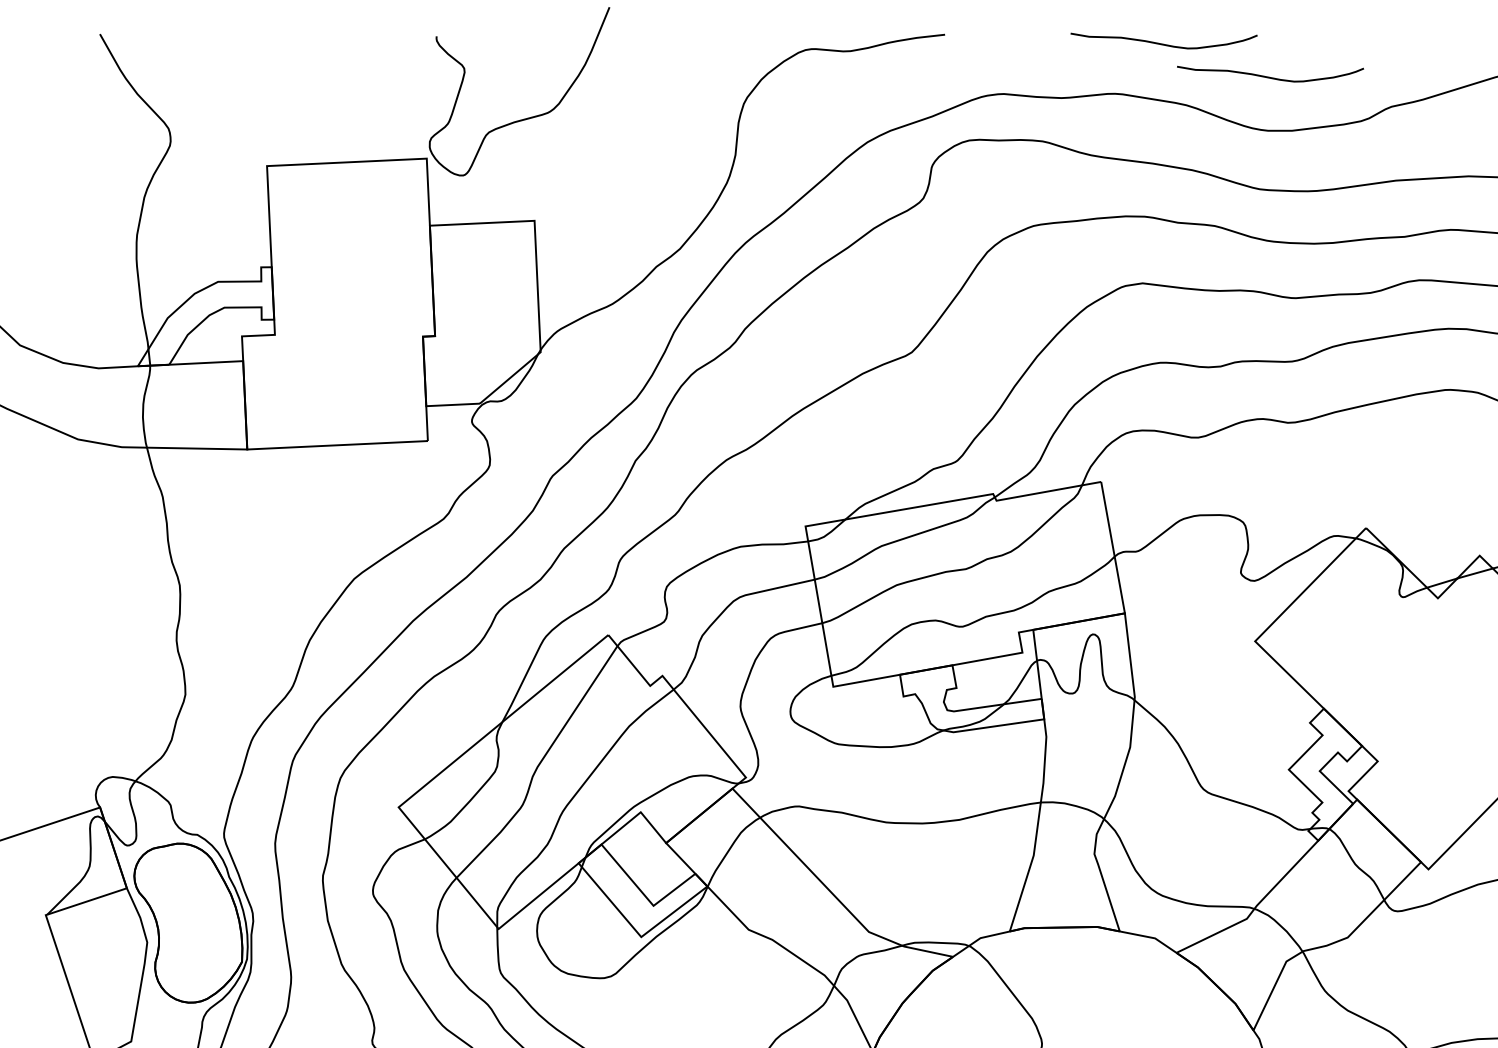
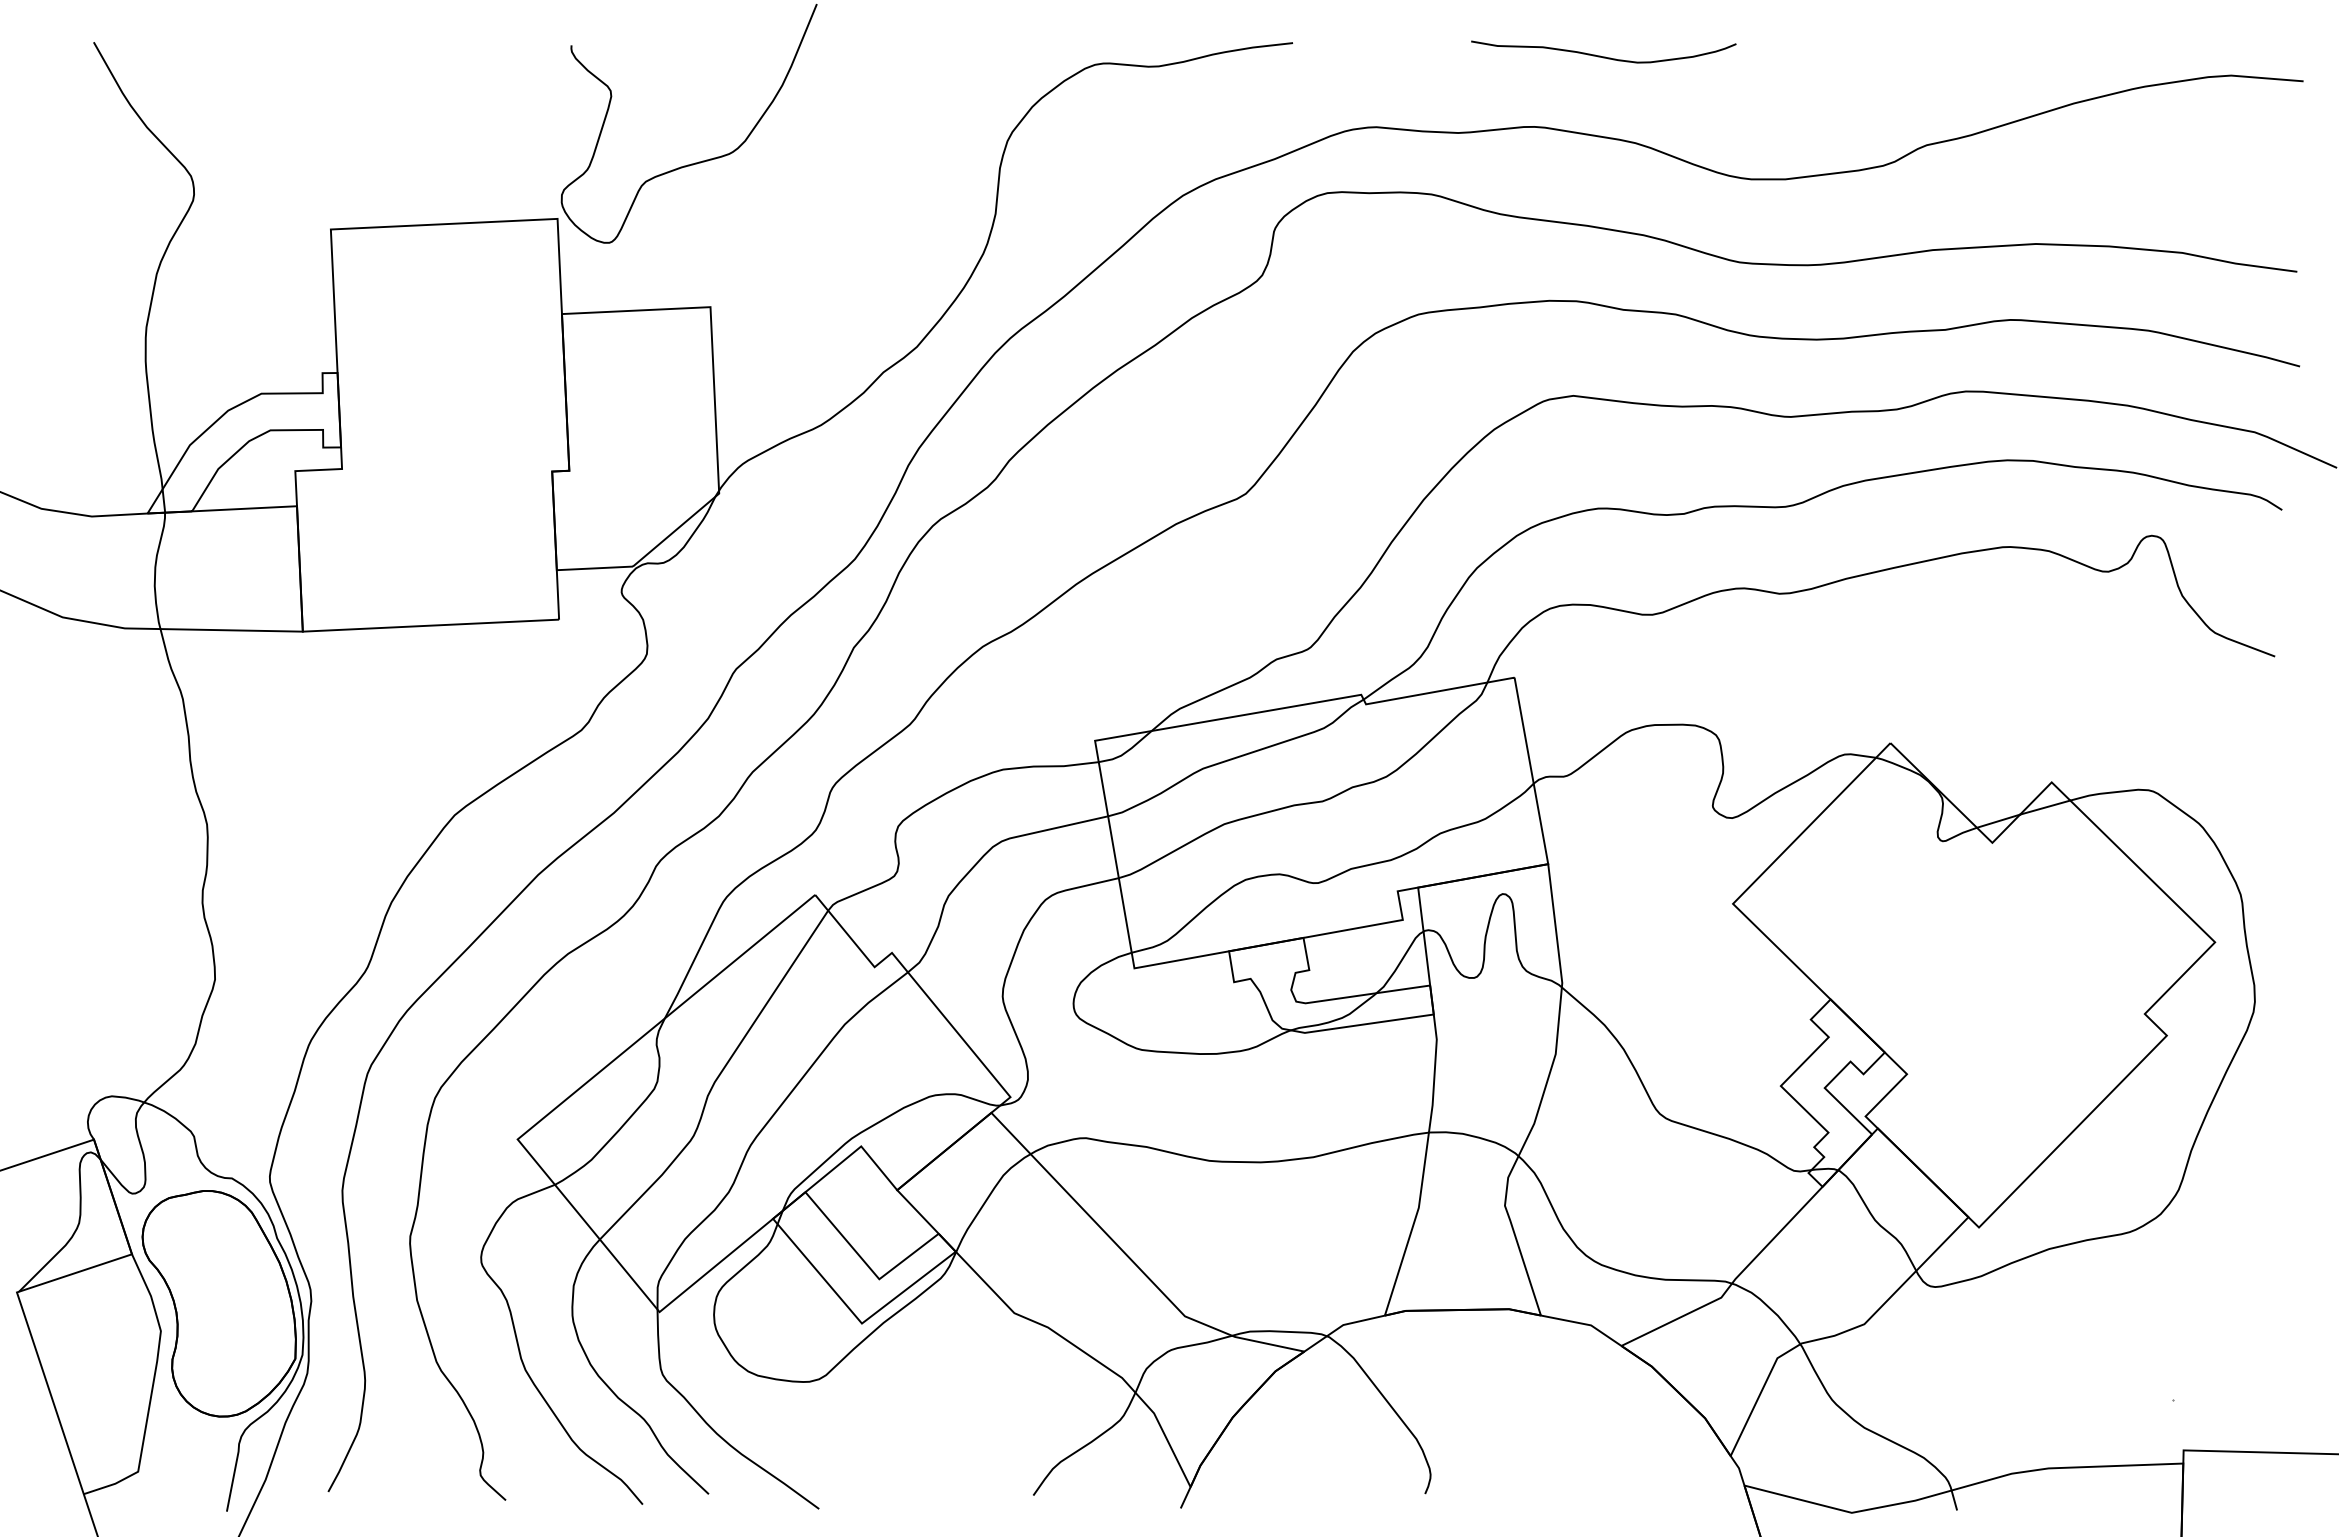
curve: (1268, 76) -> (1751, 102), removed

